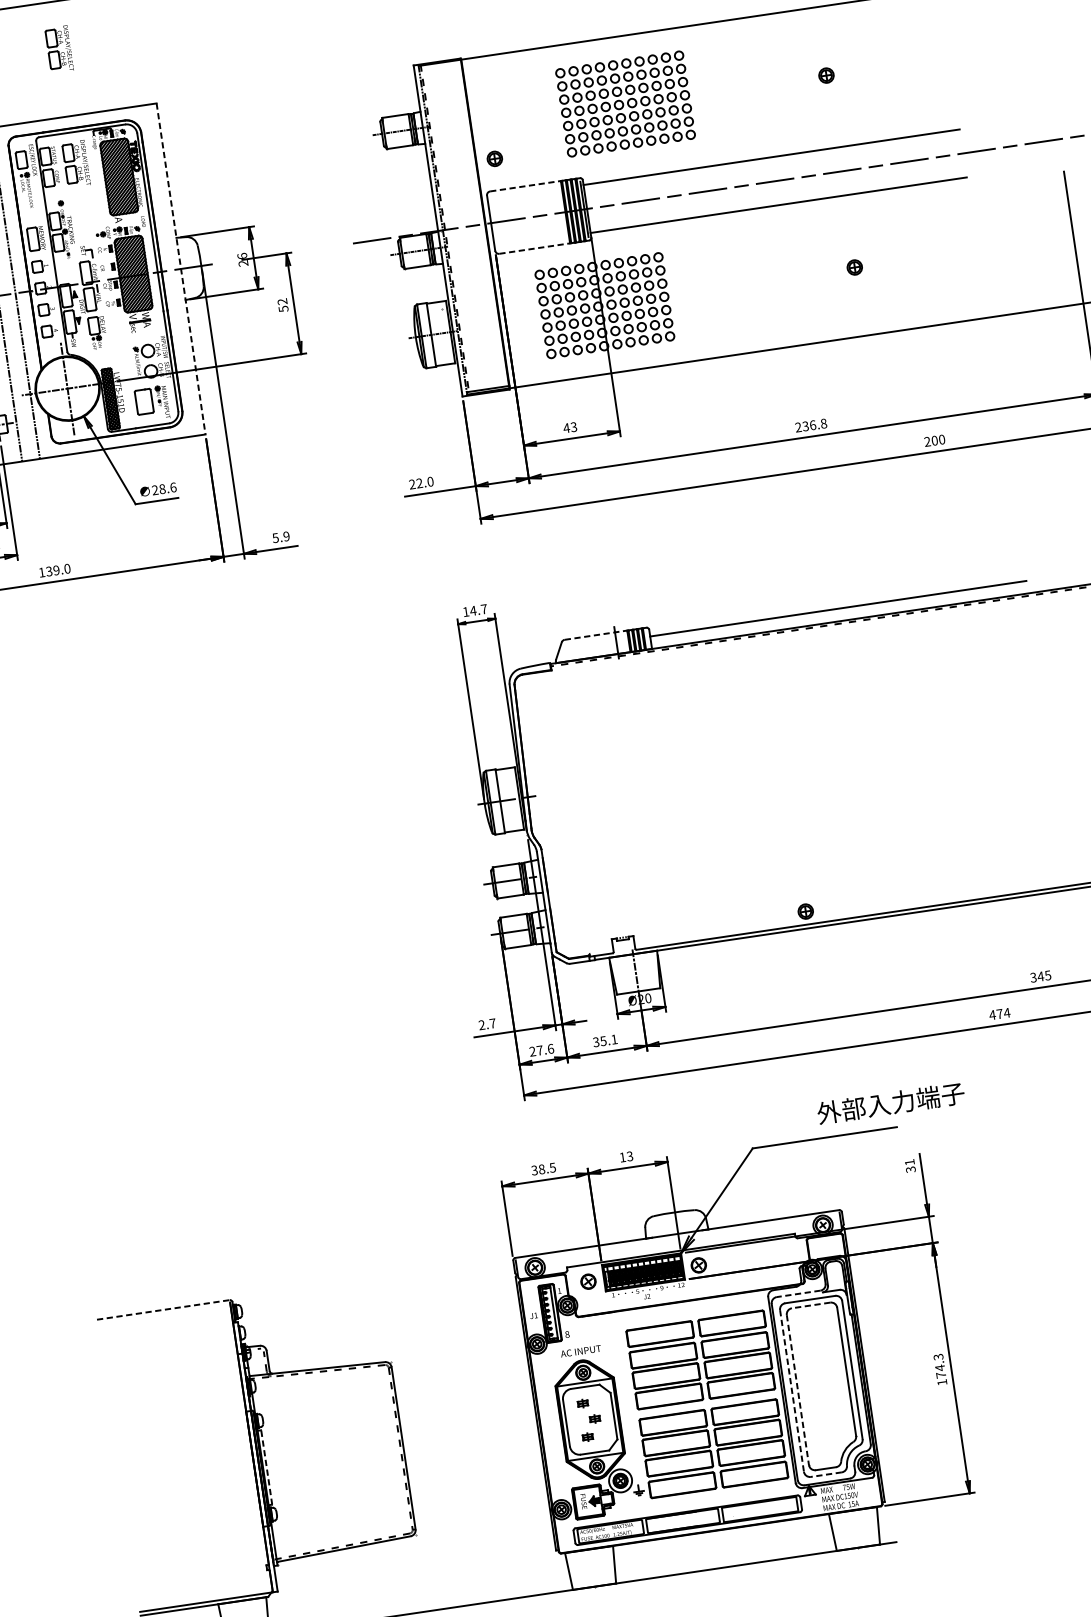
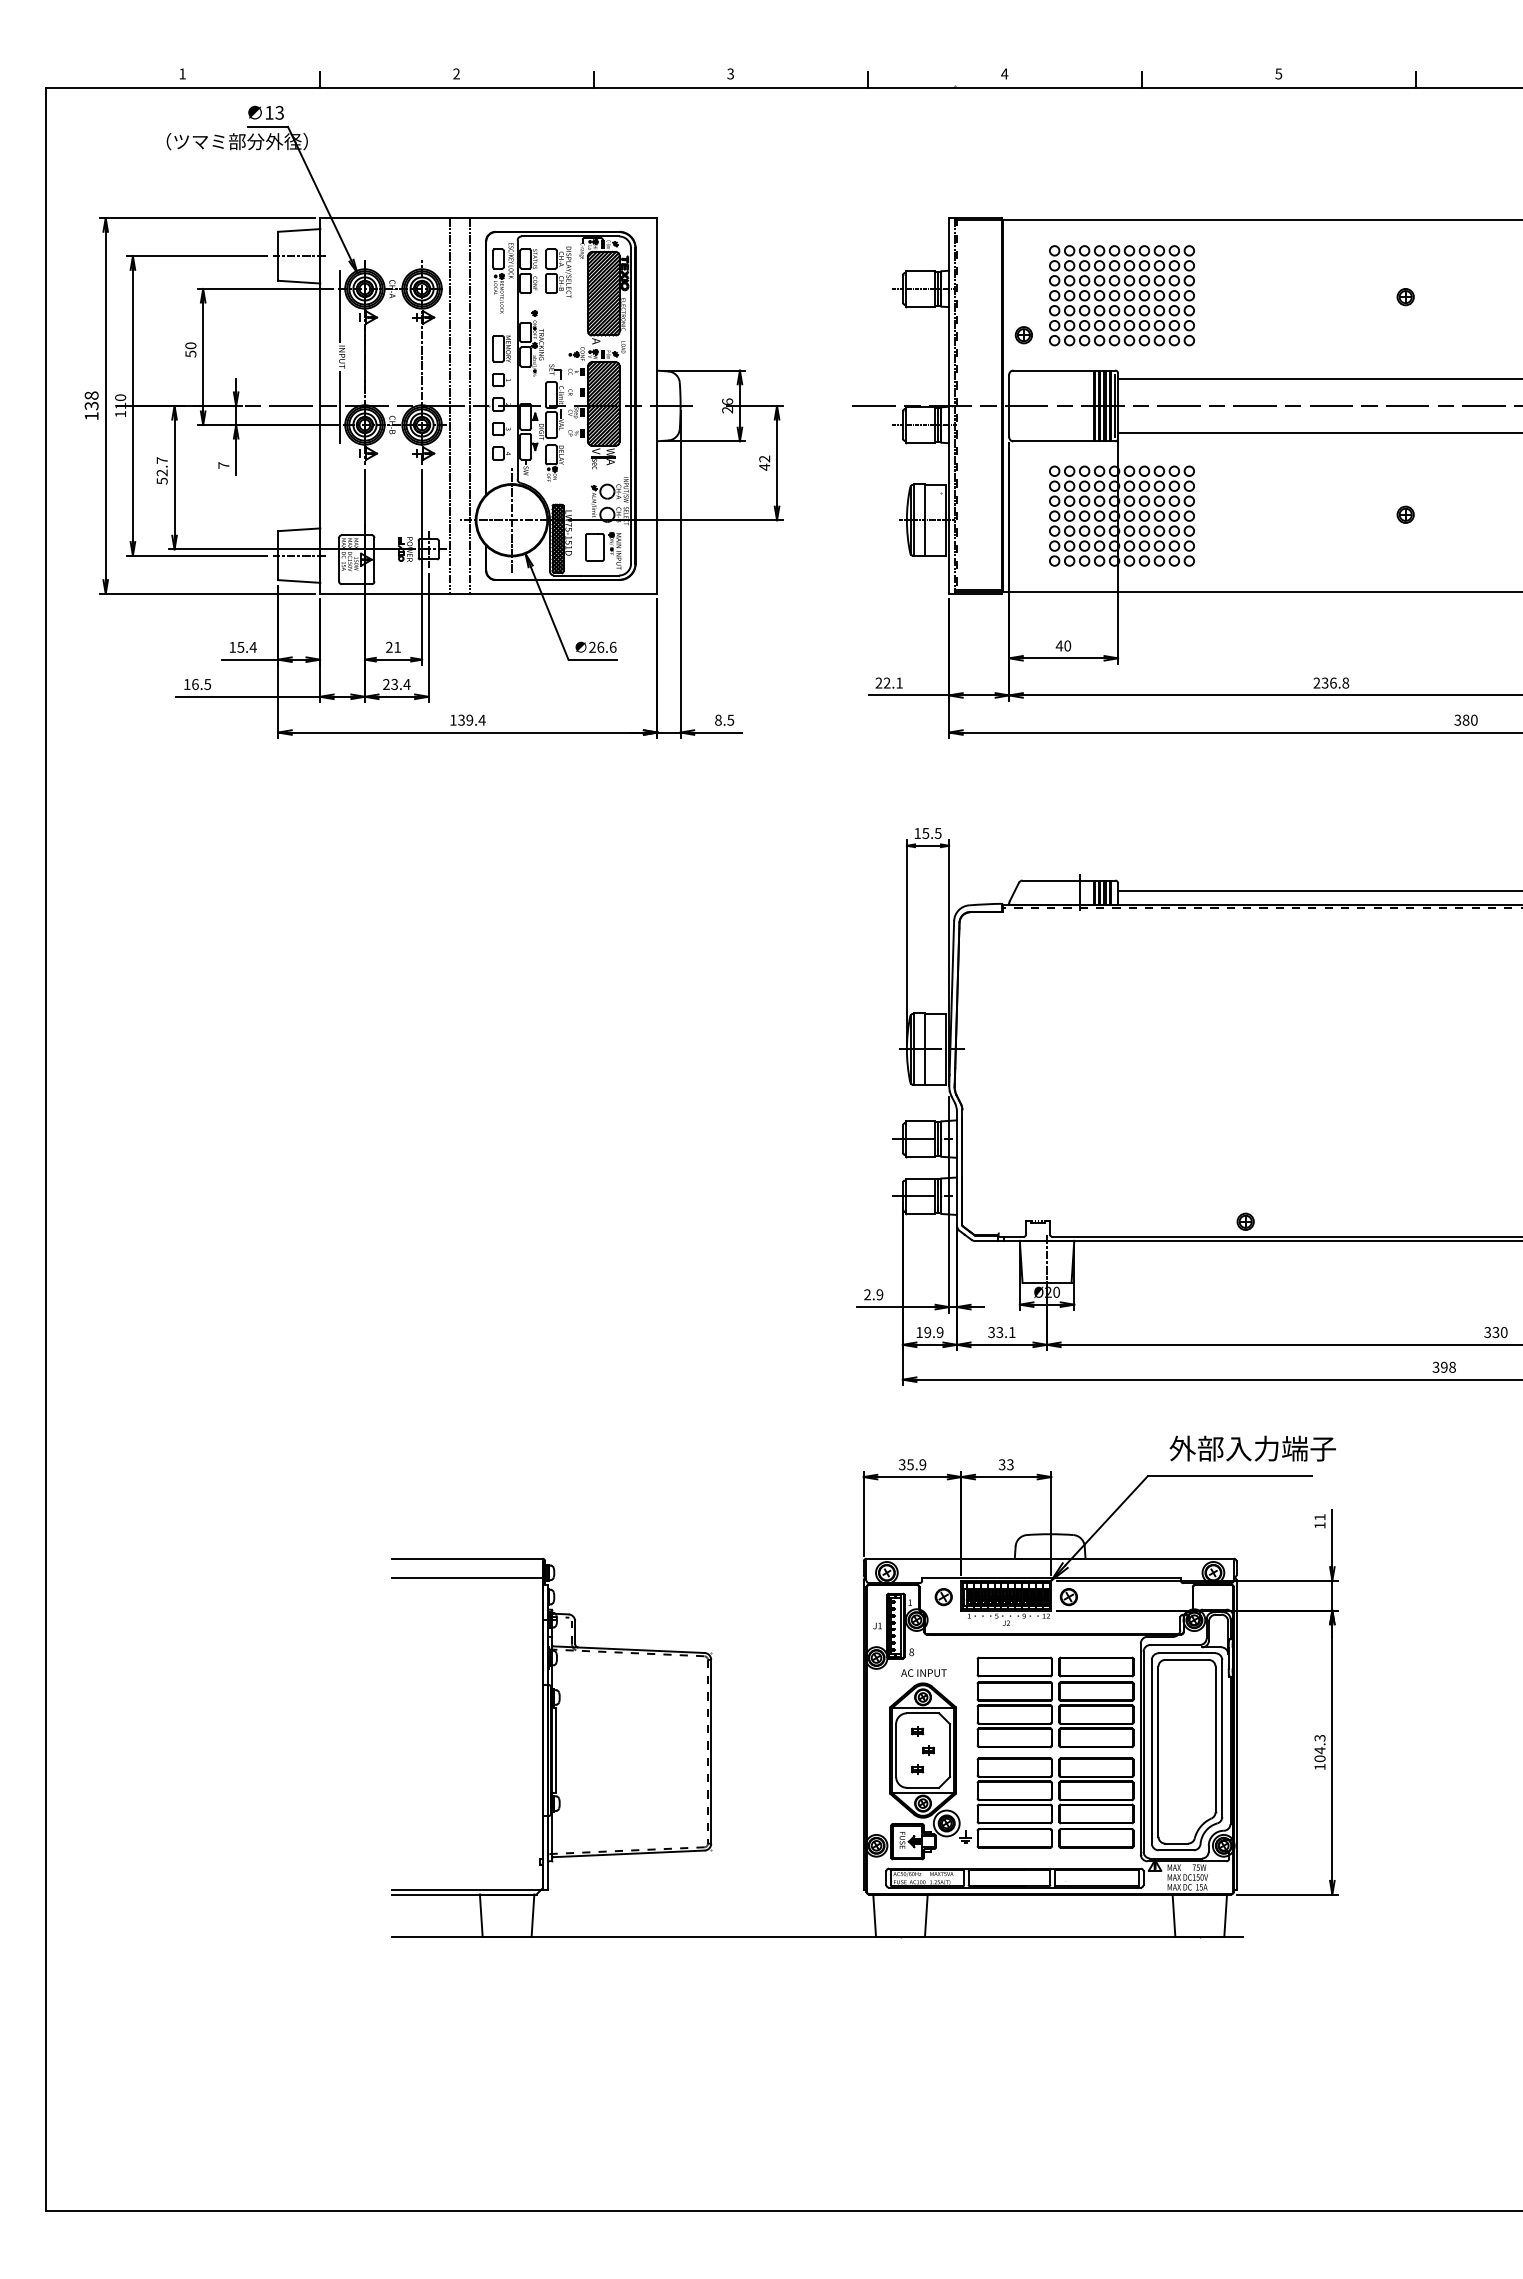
part: (59, 48) -> (558, 141), removed
part: (625, 103) -> (1121, 295), moved
line: (525, 186) -> (1053, 370), dashed -> solid
line: (534, 248) -> (1053, 441), dashed -> solid
line: (181, 268) -> (657, 405), dashed -> solid
text: (283, 308) -> (764, 466), 52 -> 42
text: (573, 426) -> (1067, 645), 43 -> 40
text: (930, 441) -> (1461, 720), 200 -> 380
text: (430, 481) -> (899, 682), 22.0 -> 22.1
text: (162, 489) -> (600, 647), 28.6 -> 26.6
text: (280, 536) -> (724, 719), 5.9 -> 8.5
text: (66, 568) -> (481, 719), 139.0 -> 139.4
text: (478, 610) -> (931, 833), 14.7 -> 15.5
line: (596, 635) -> (1058, 880), dashed -> solid
text: (1043, 976) -> (1499, 1332), 345 -> 330
text: (999, 1013) -> (1444, 1366), 474 -> 398
text: (492, 1023) -> (879, 1294), 2.7 -> 2.9
text: (603, 1041) -> (999, 1332), 35.1 -> 33.1
text: (541, 1050) -> (929, 1332), 27.6 -> 19.9
text: (890, 1103) -> (1252, 1448), moved
text: (622, 1157) -> (1001, 1464), 13 -> 33
text: (547, 1168) -> (916, 1464), 38.5 -> 35.9
text: (910, 1169) -> (1319, 1525), 31 -> 11
line: (799, 1294) -> (1175, 1645), dashed -> solid
line: (811, 1305) -> (1187, 1659), dashed -> solid
line: (163, 1309) -> (467, 1558), dashed -> solid
line: (165, 1326) -> (466, 1577), added
text: (940, 1375) -> (1319, 1758), 174.3 -> 104.3
line: (791, 1390) -> (1151, 1751), dashed -> solid
line: (798, 1390) -> (1158, 1752), dashed -> solid
line: (267, 1467) -> (556, 1750), dashed -> solid
line: (826, 1474) -> (1176, 1850), dashed -> solid

